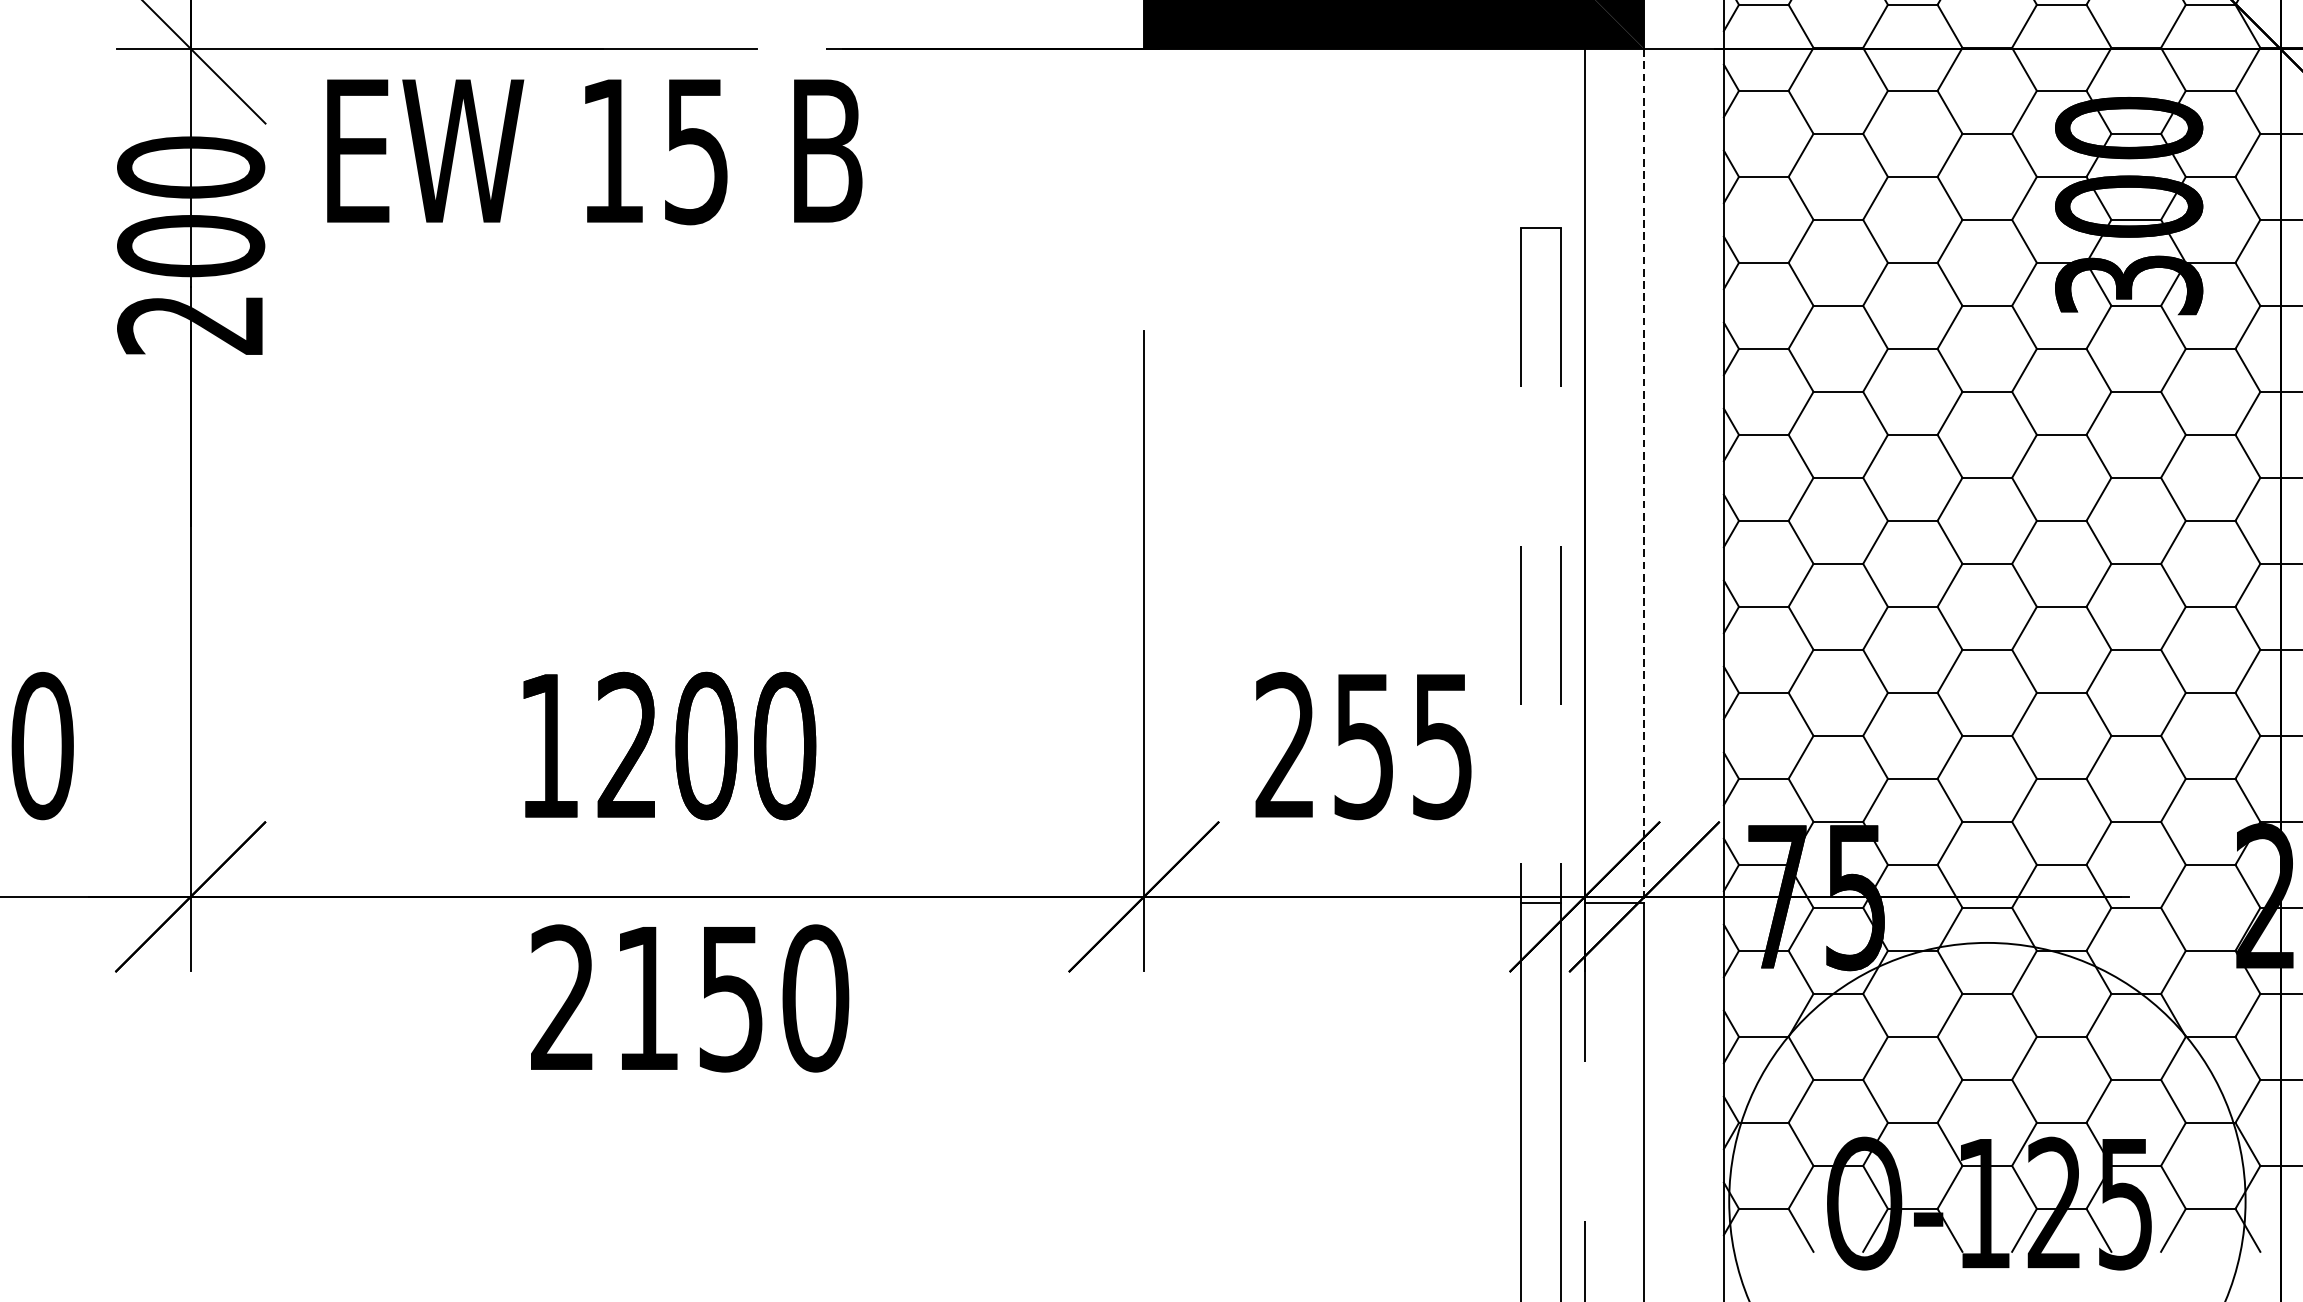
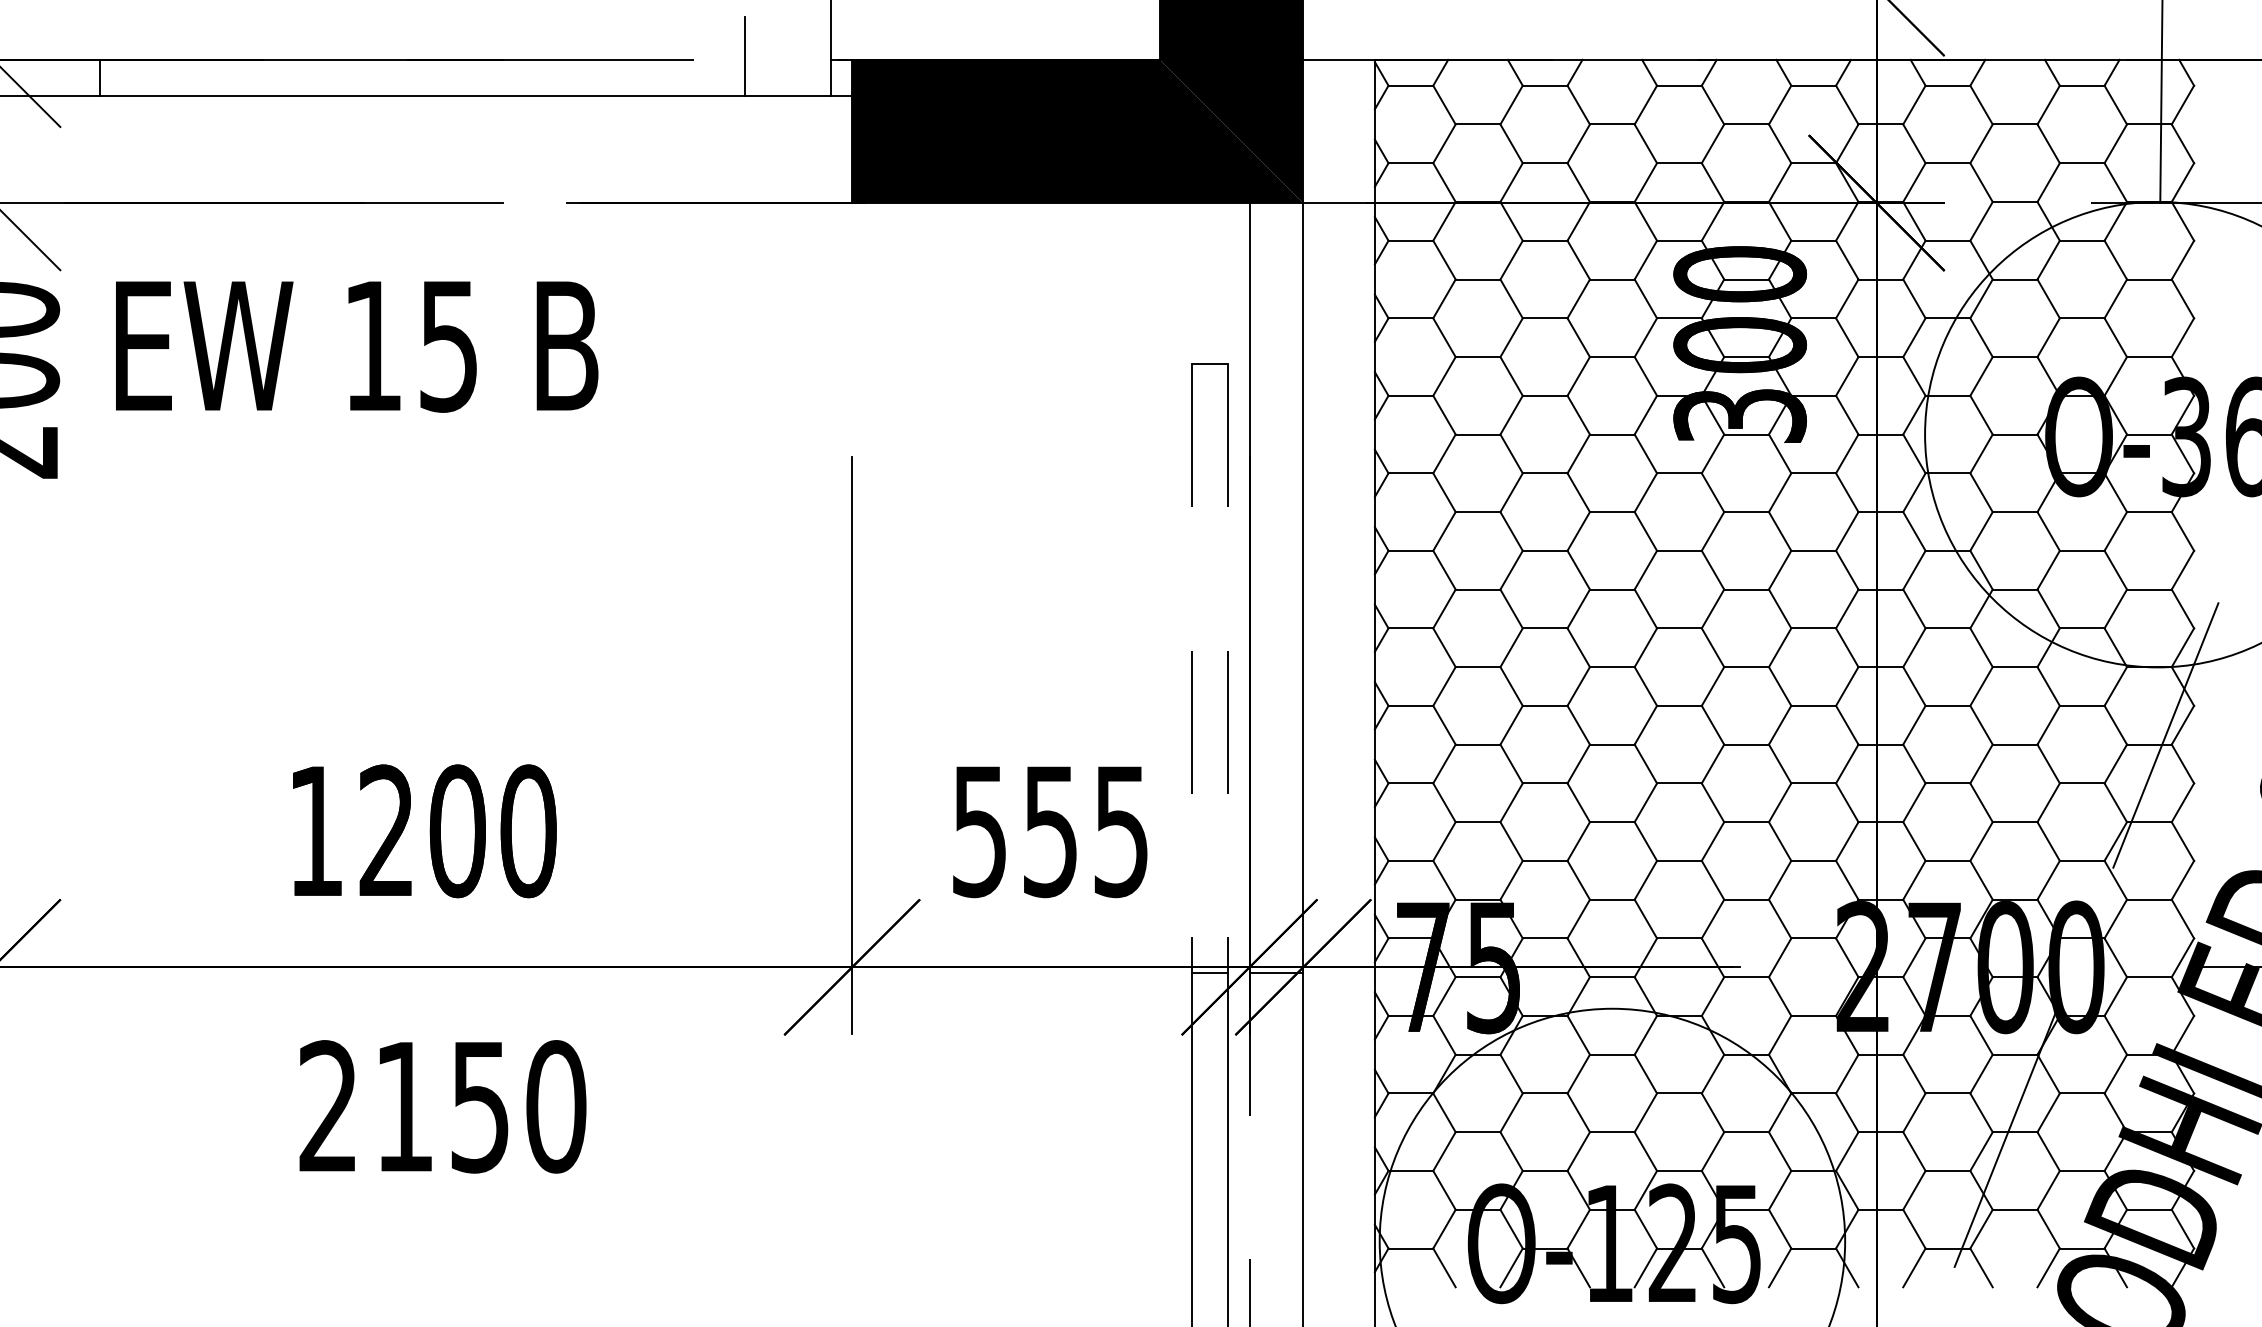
text: (595, 151) -> (357, 346), moved
line: (1644, 475) -> (1303, 587), dashed -> solid
text: (1284, 746) -> (978, 831), 255 -> 555
text: (689, 998) -> (442, 1106), moved

